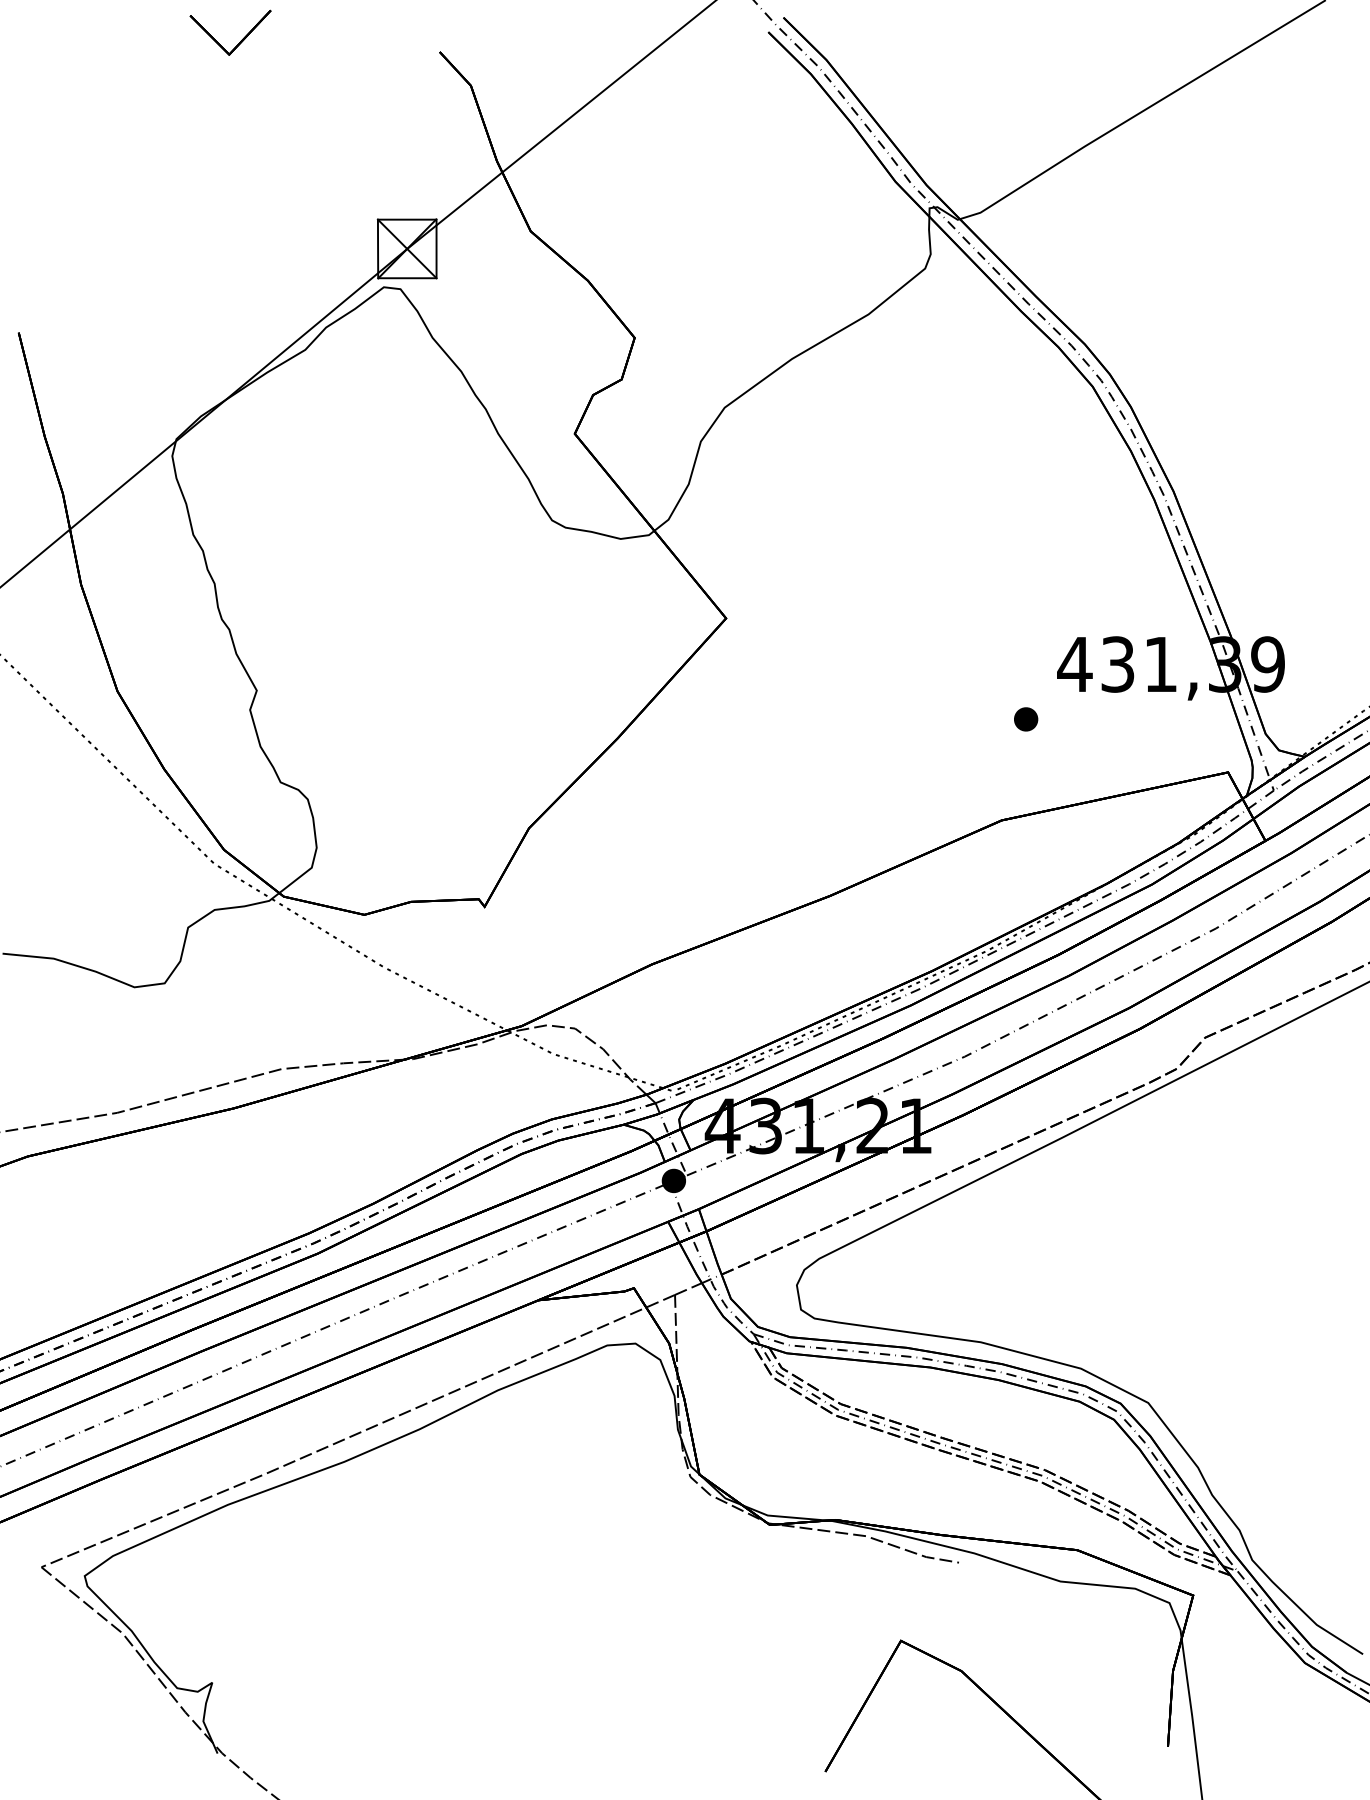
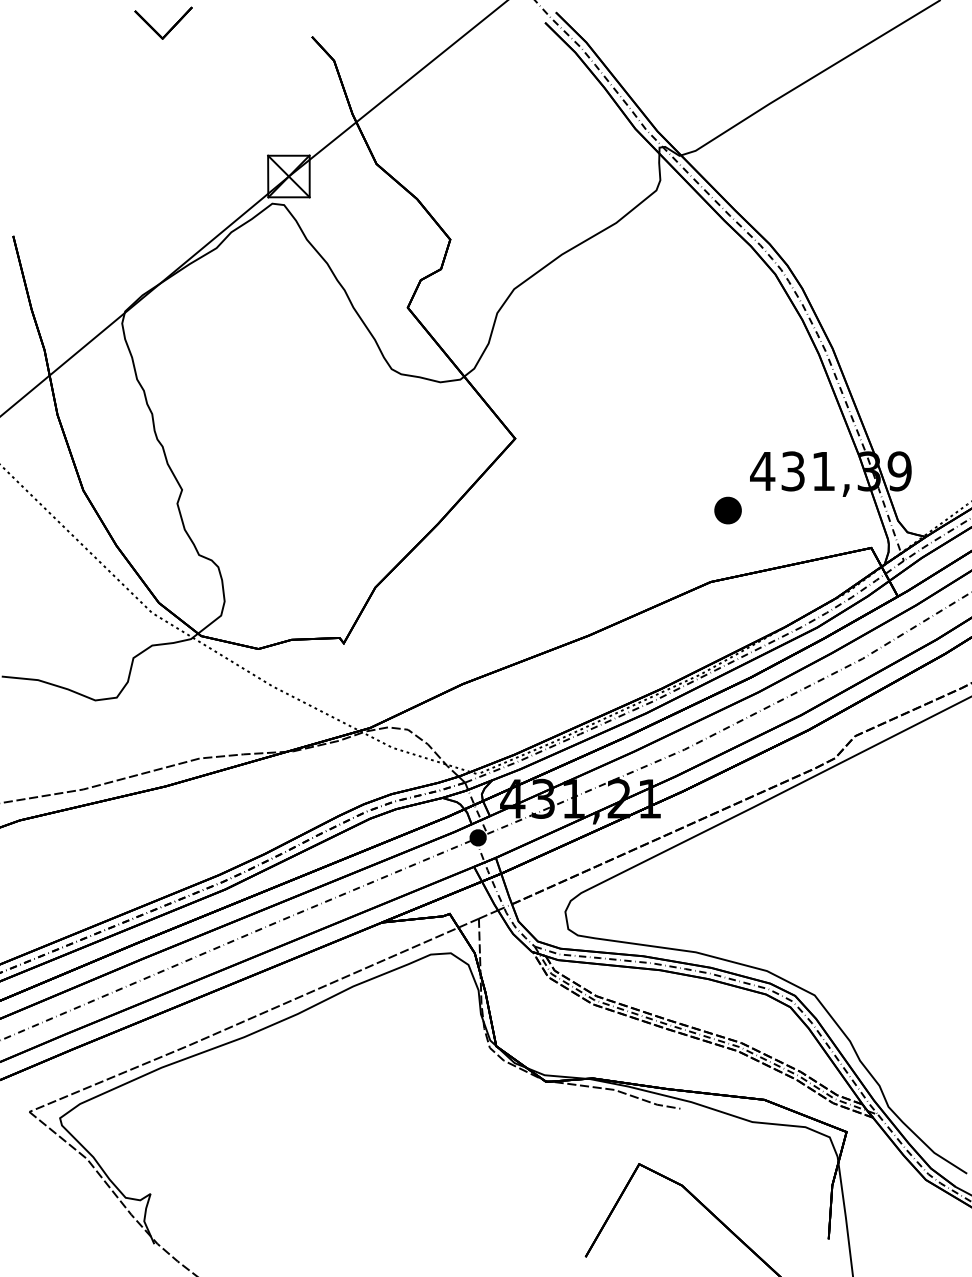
part: (1025, 718) -> (727, 509), size x1.6

